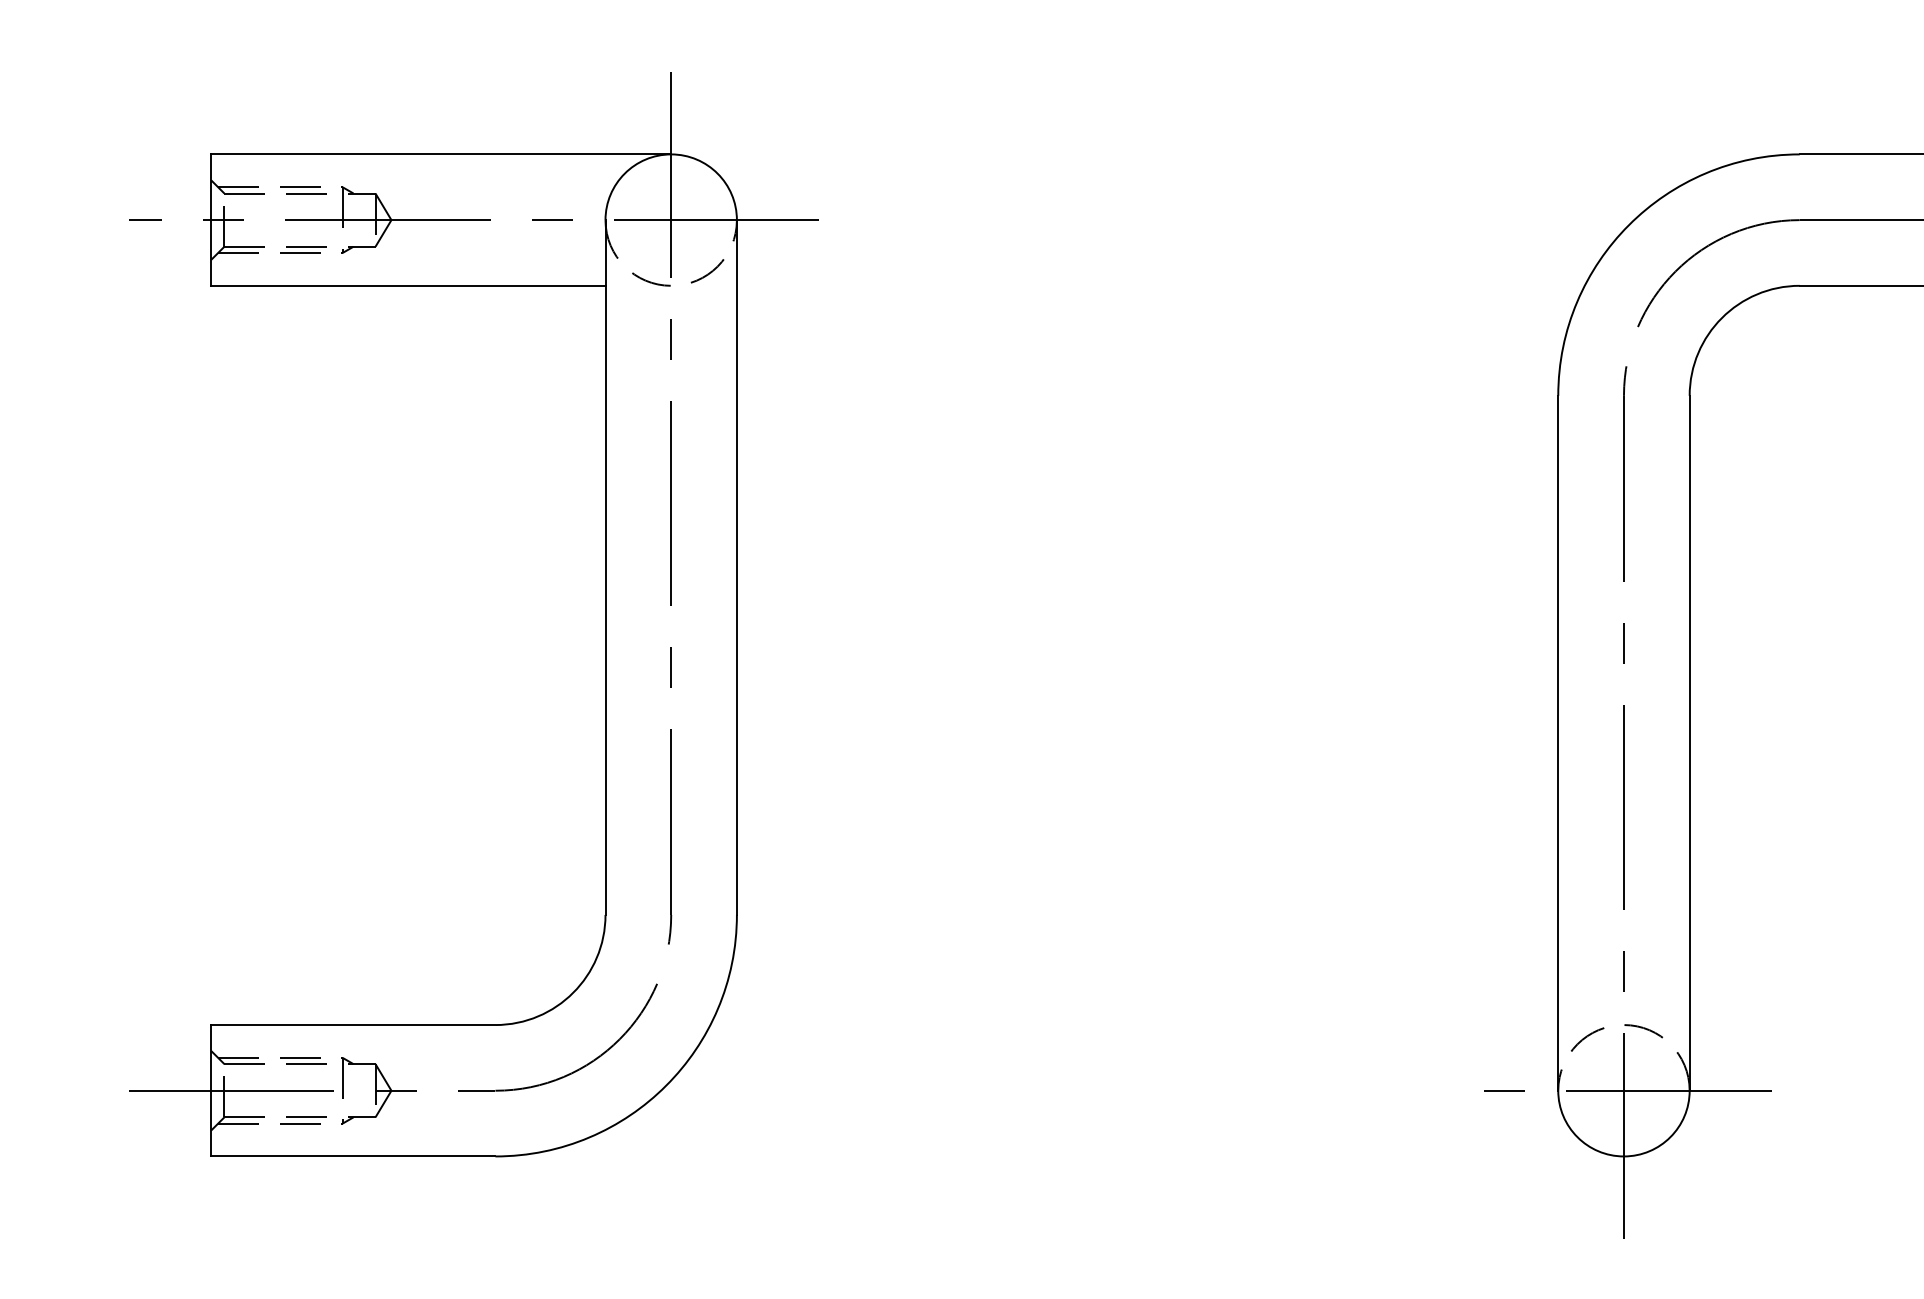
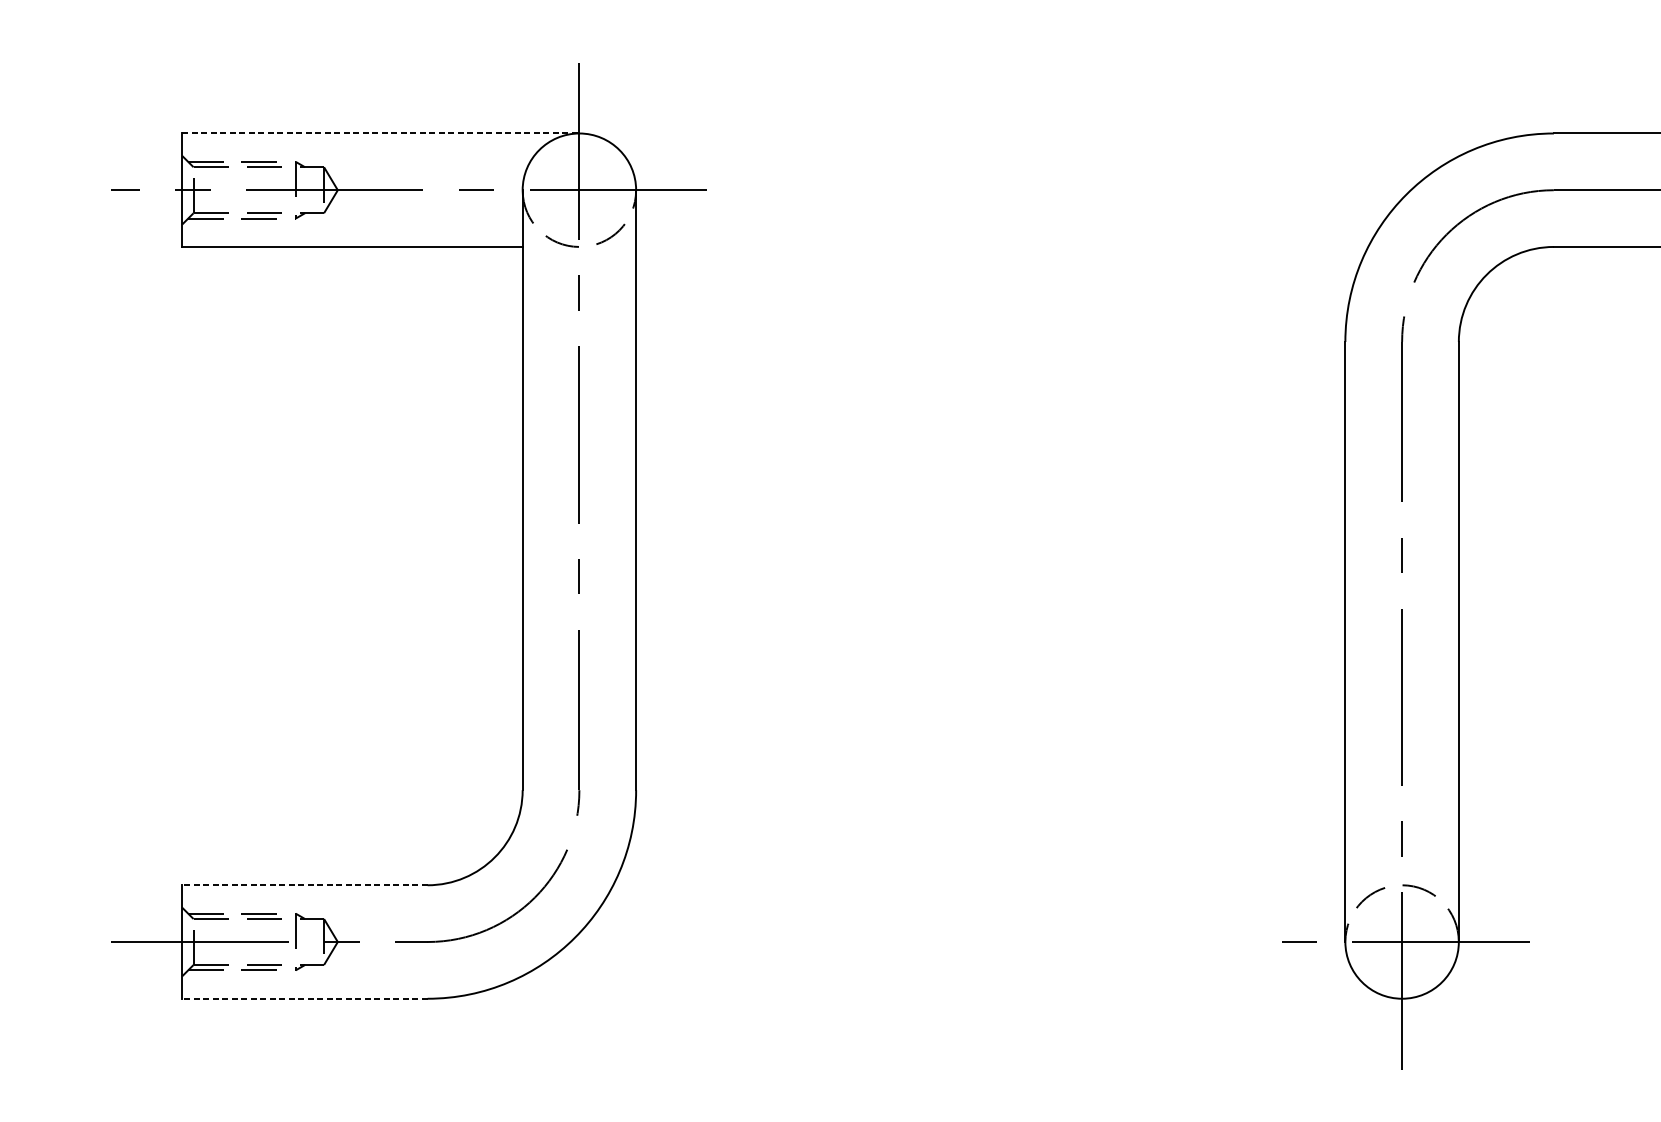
line: (441, 154) -> (381, 133), solid -> dashed
line: (352, 1025) -> (304, 885), solid -> dashed
line: (352, 1156) -> (304, 998), solid -> dashed

